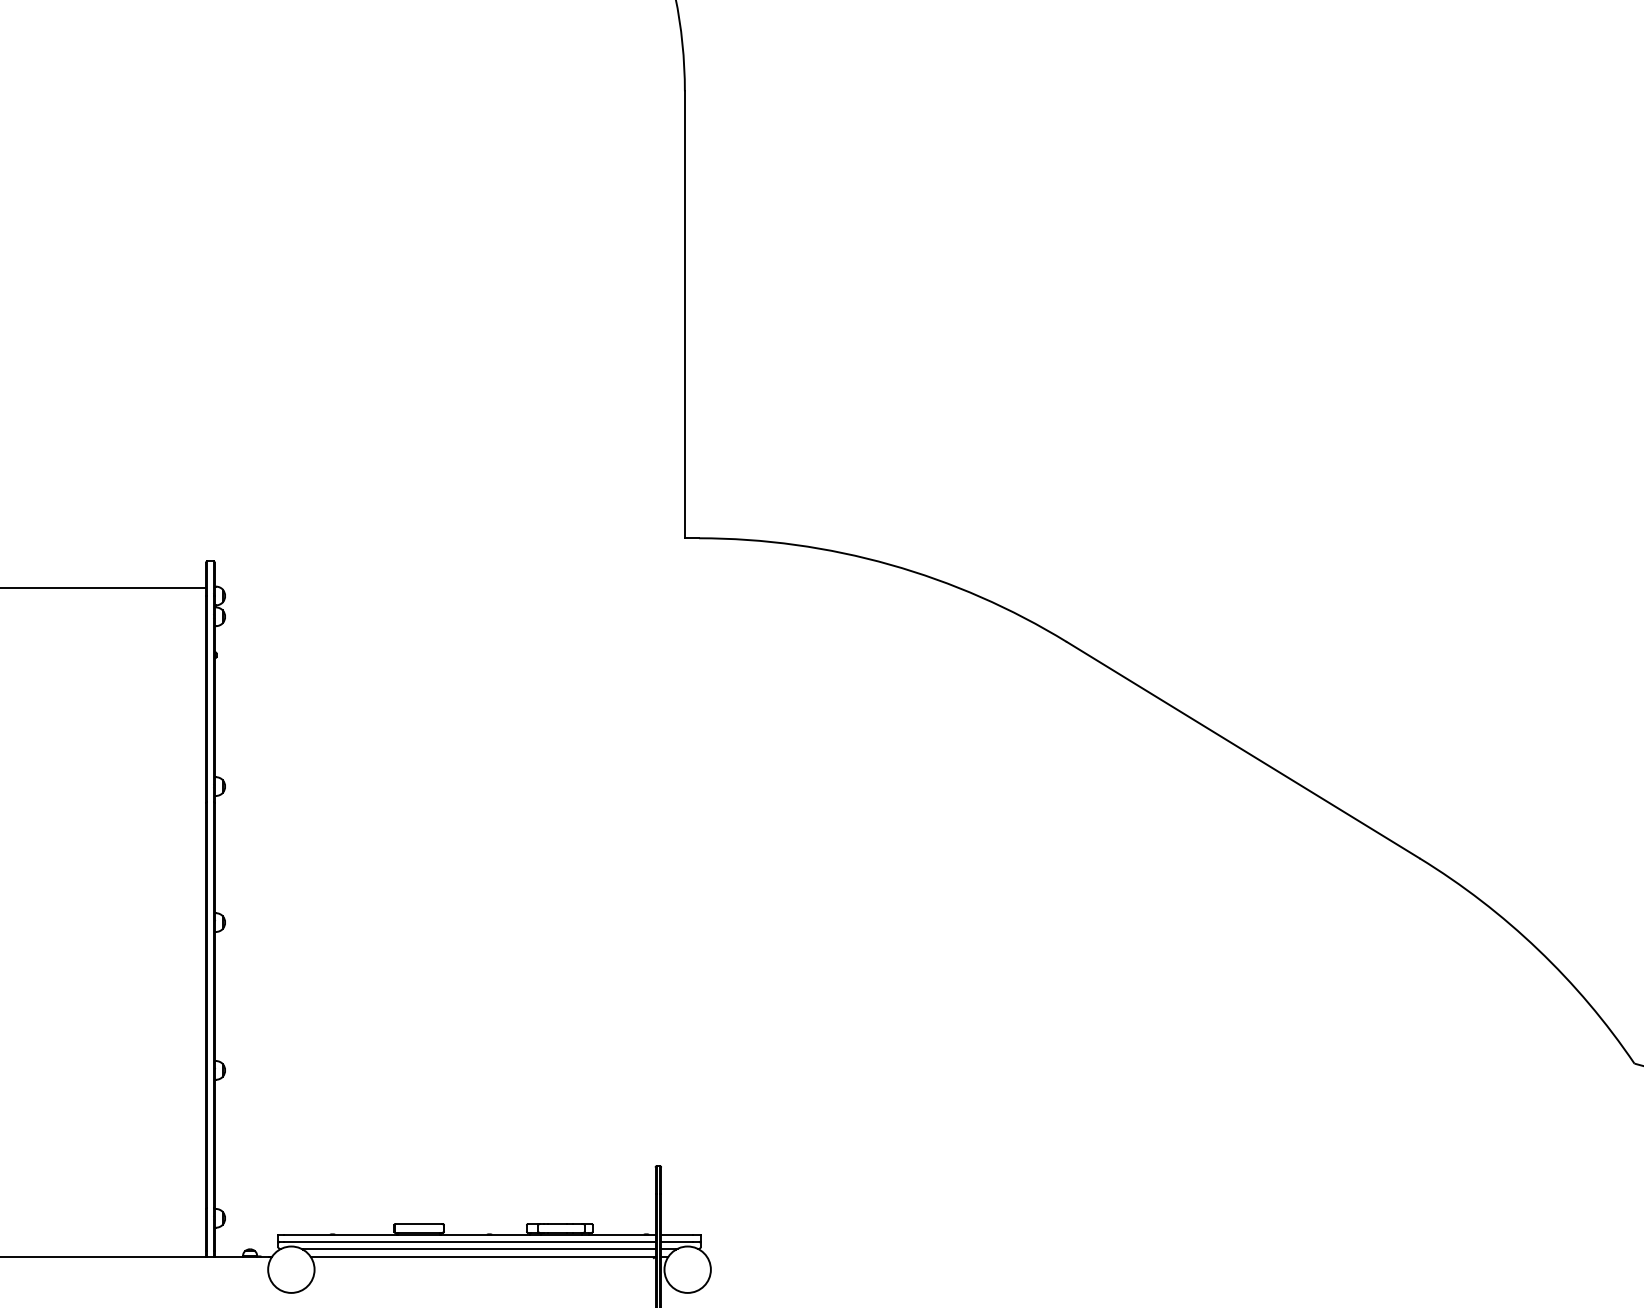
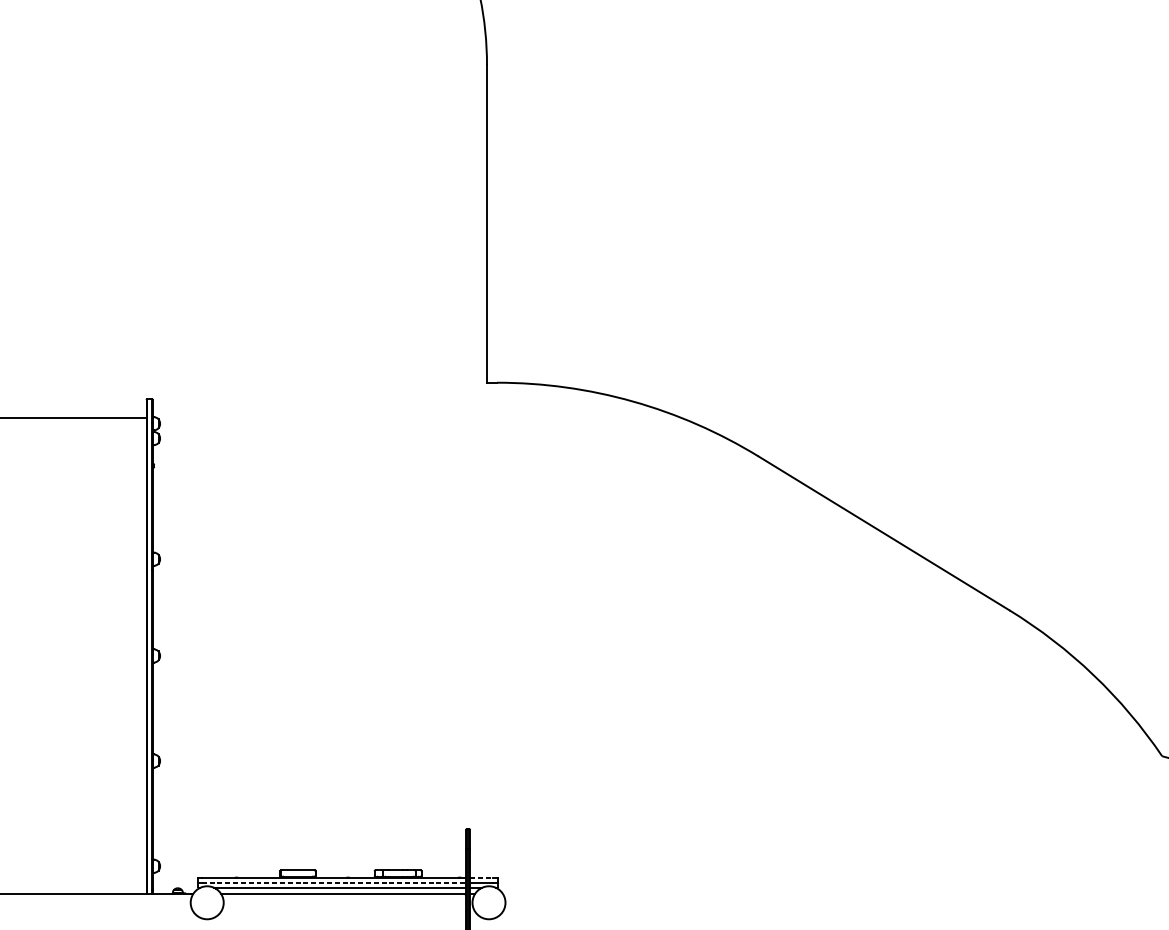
line: (676, 1234) -> (481, 877), solid -> dashed
line: (469, 1241) -> (333, 882), solid -> dashed

